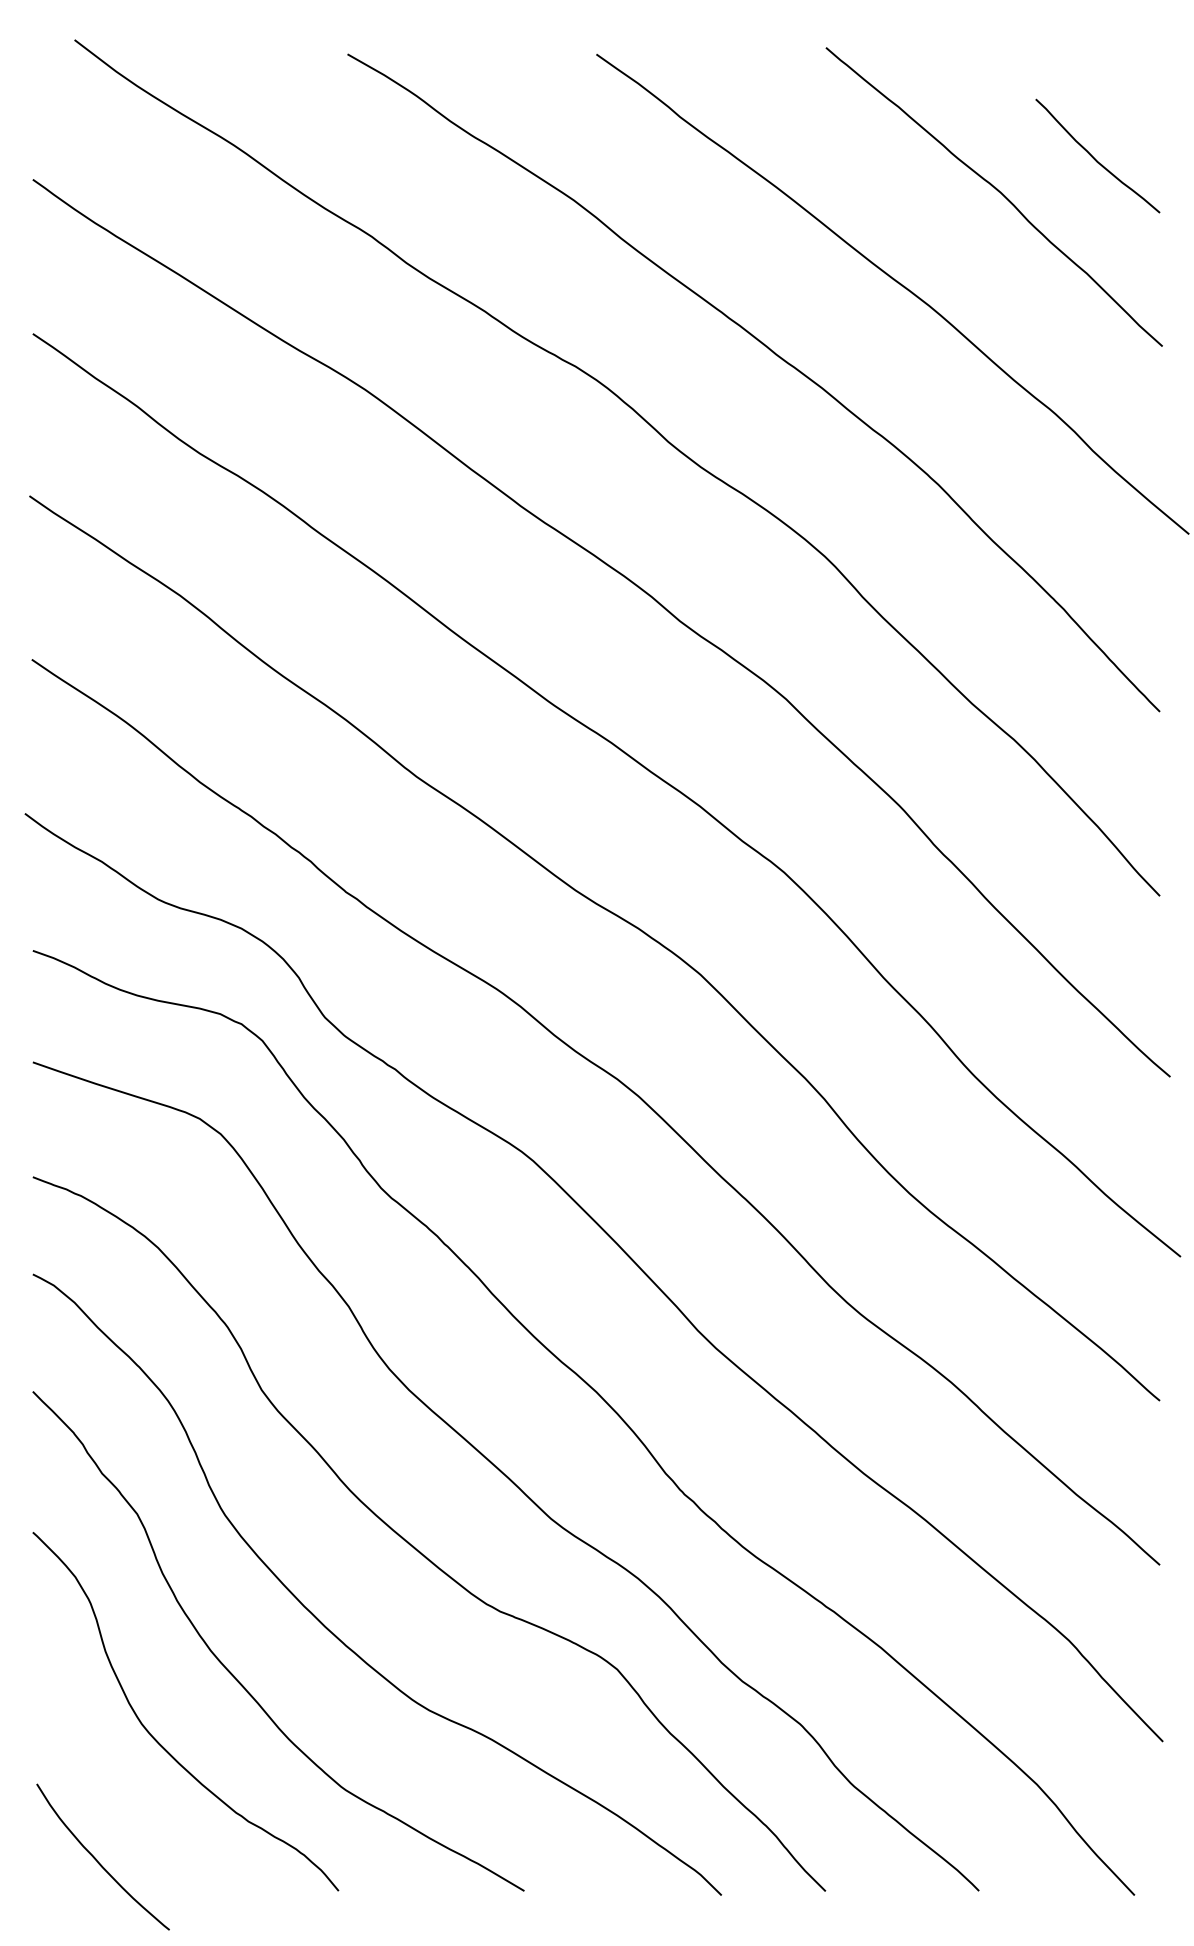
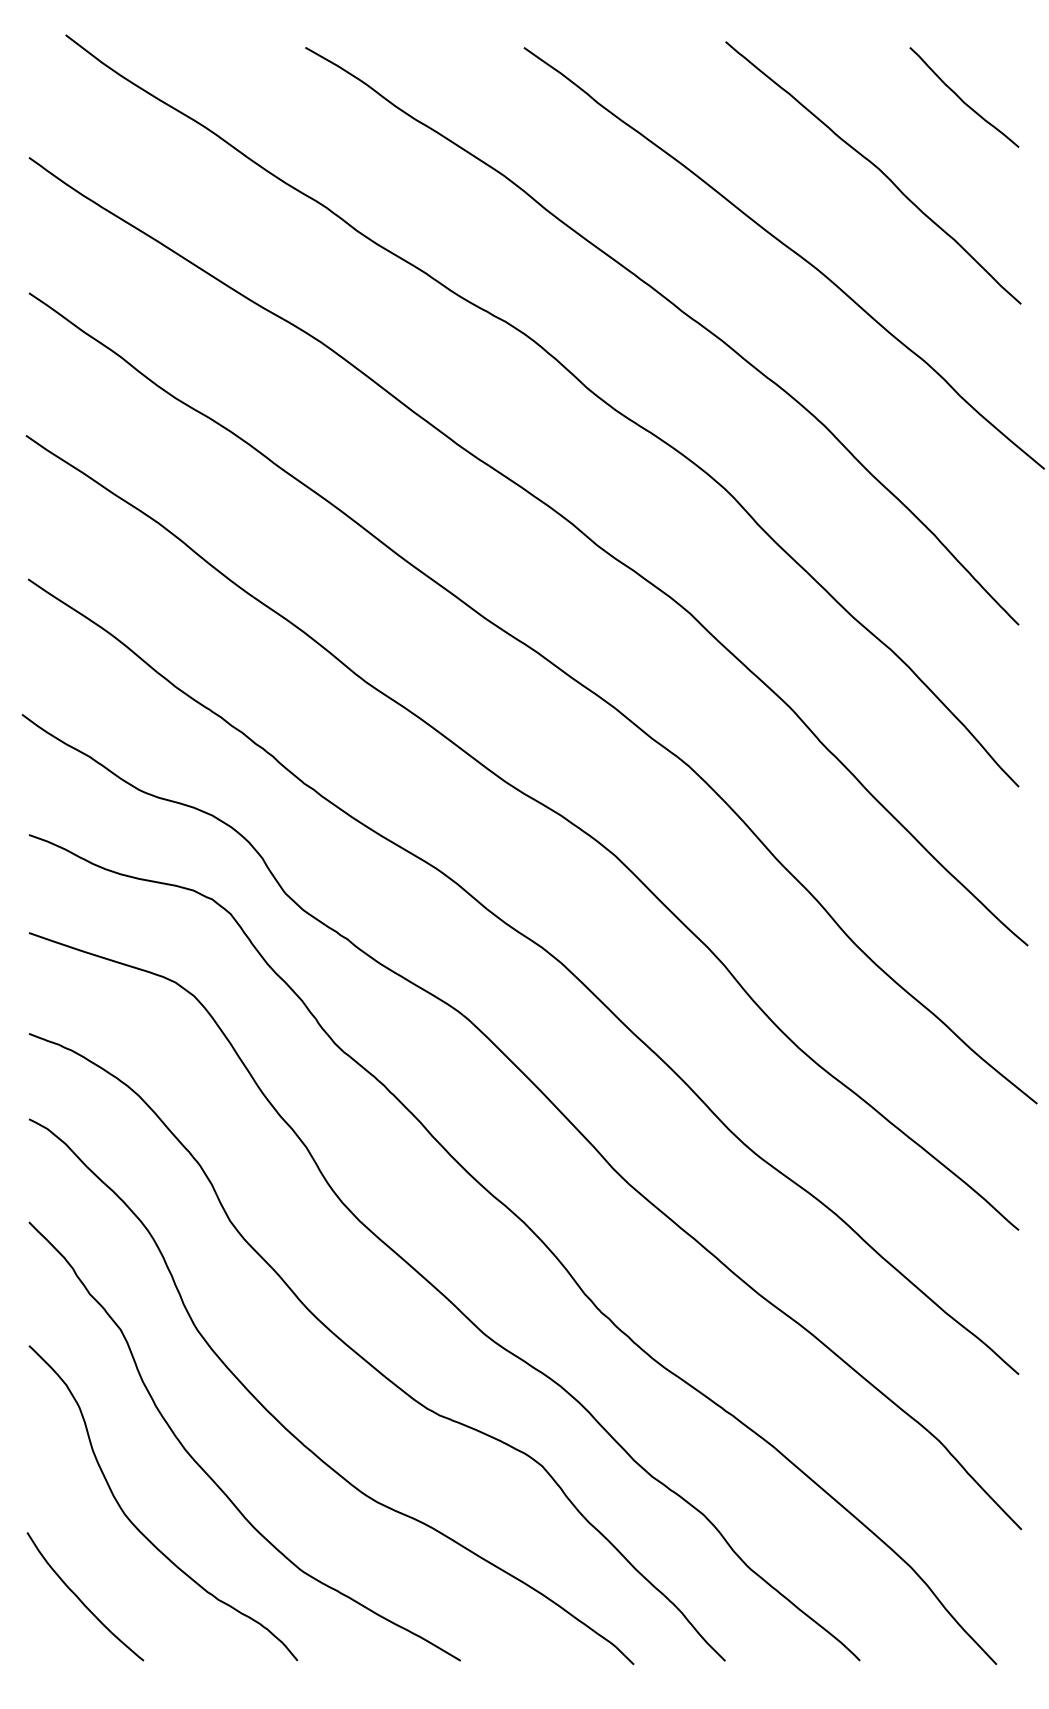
curve: (1094, 157) -> (961, 98), moved
curve: (97, 1859) -> (80, 1598), moved

